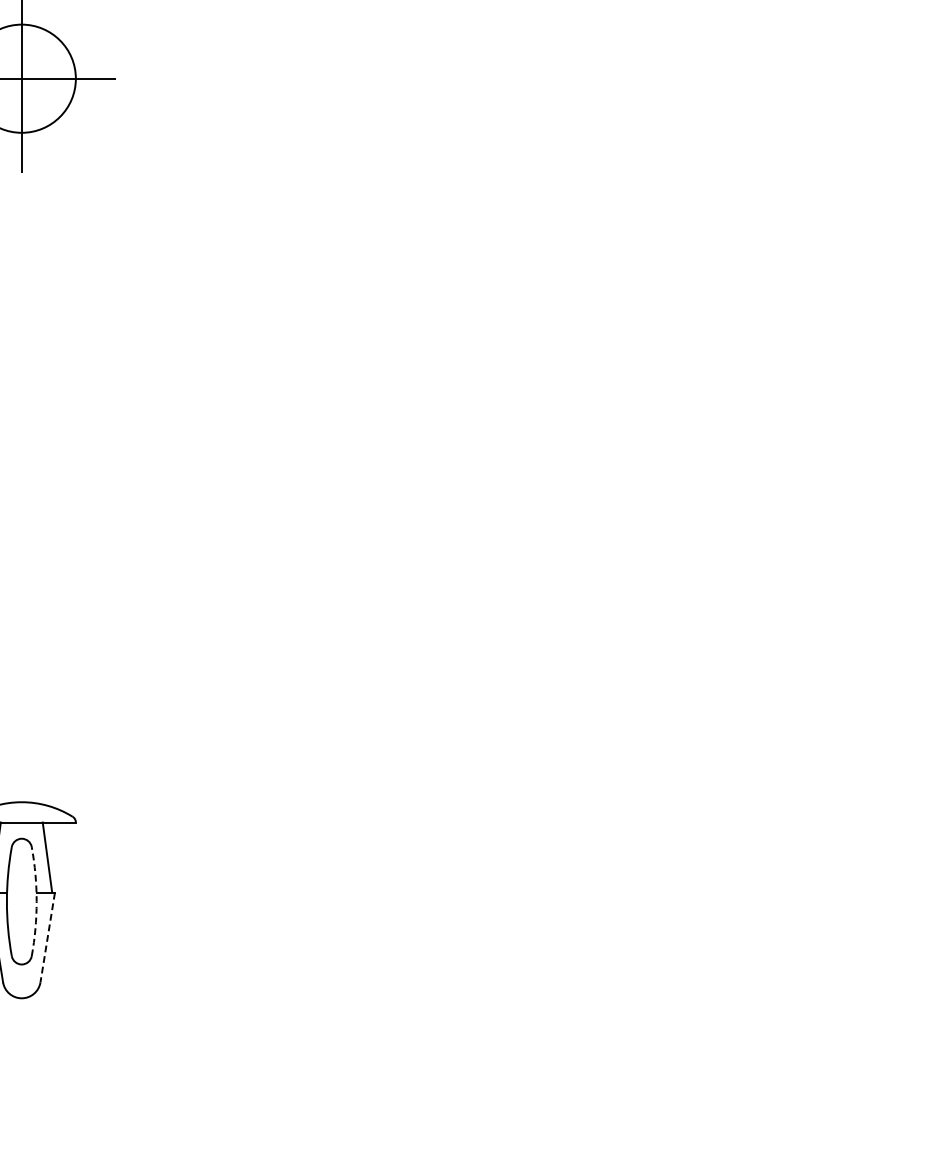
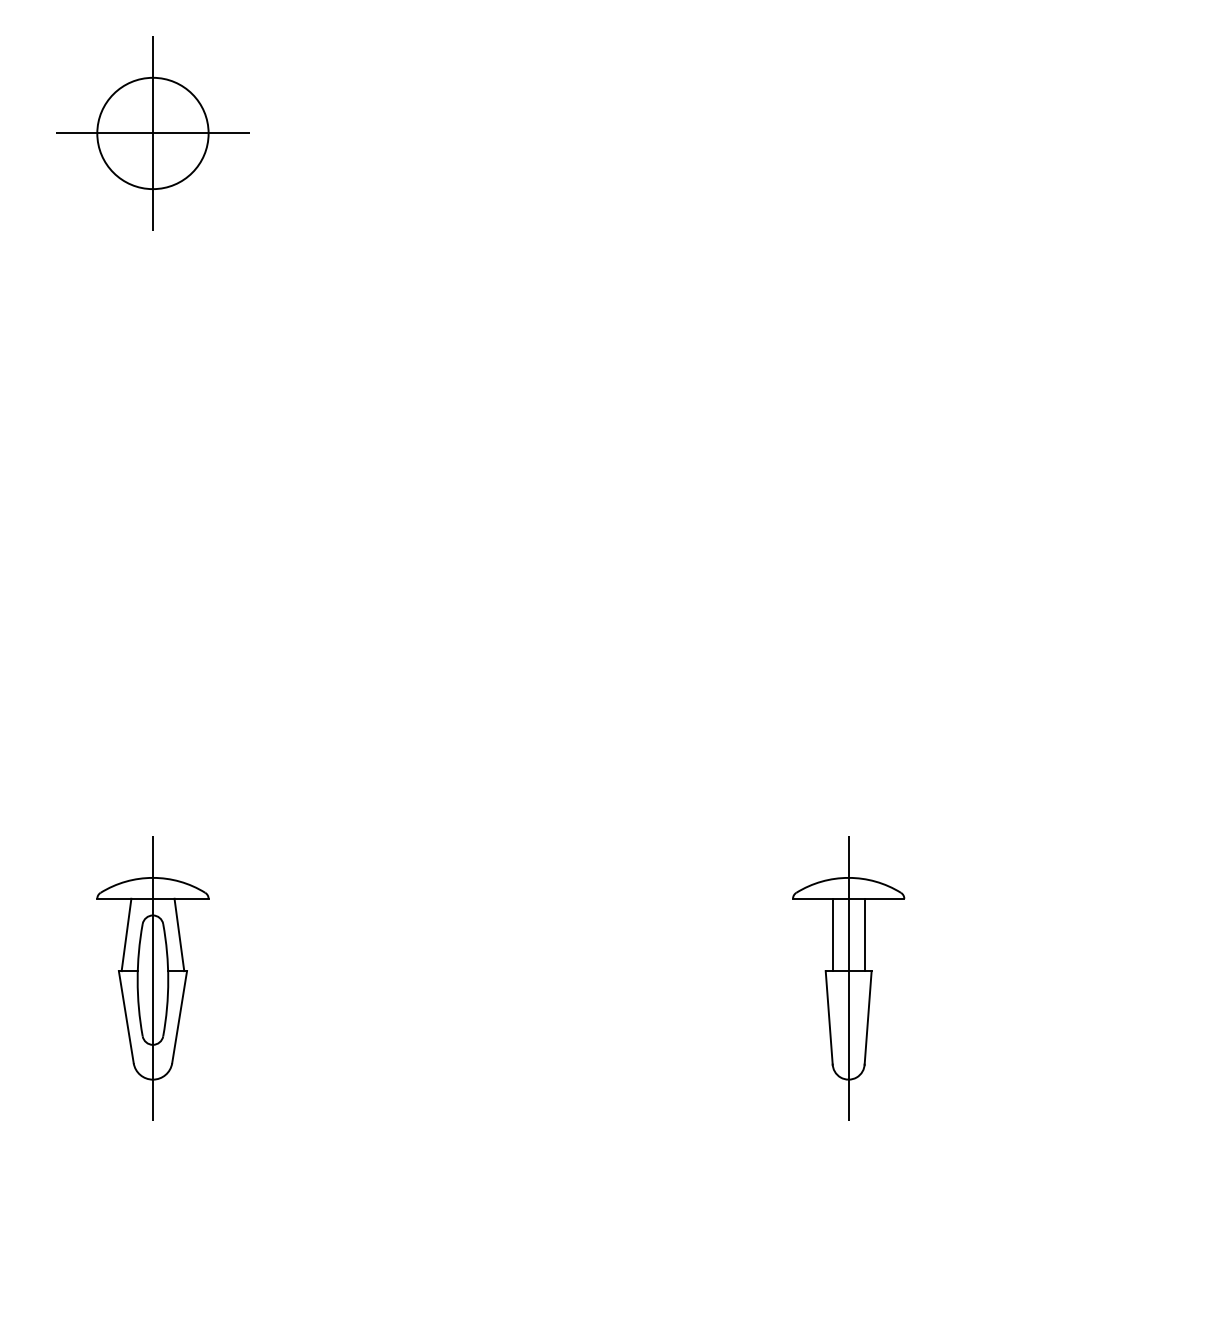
line: (21, 900) -> (152, 978), added
part: (697, 900) -> (848, 978), added
arc: (36, 901) -> (168, 980), dashed -> solid
line: (47, 937) -> (179, 1017), dashed -> solid

